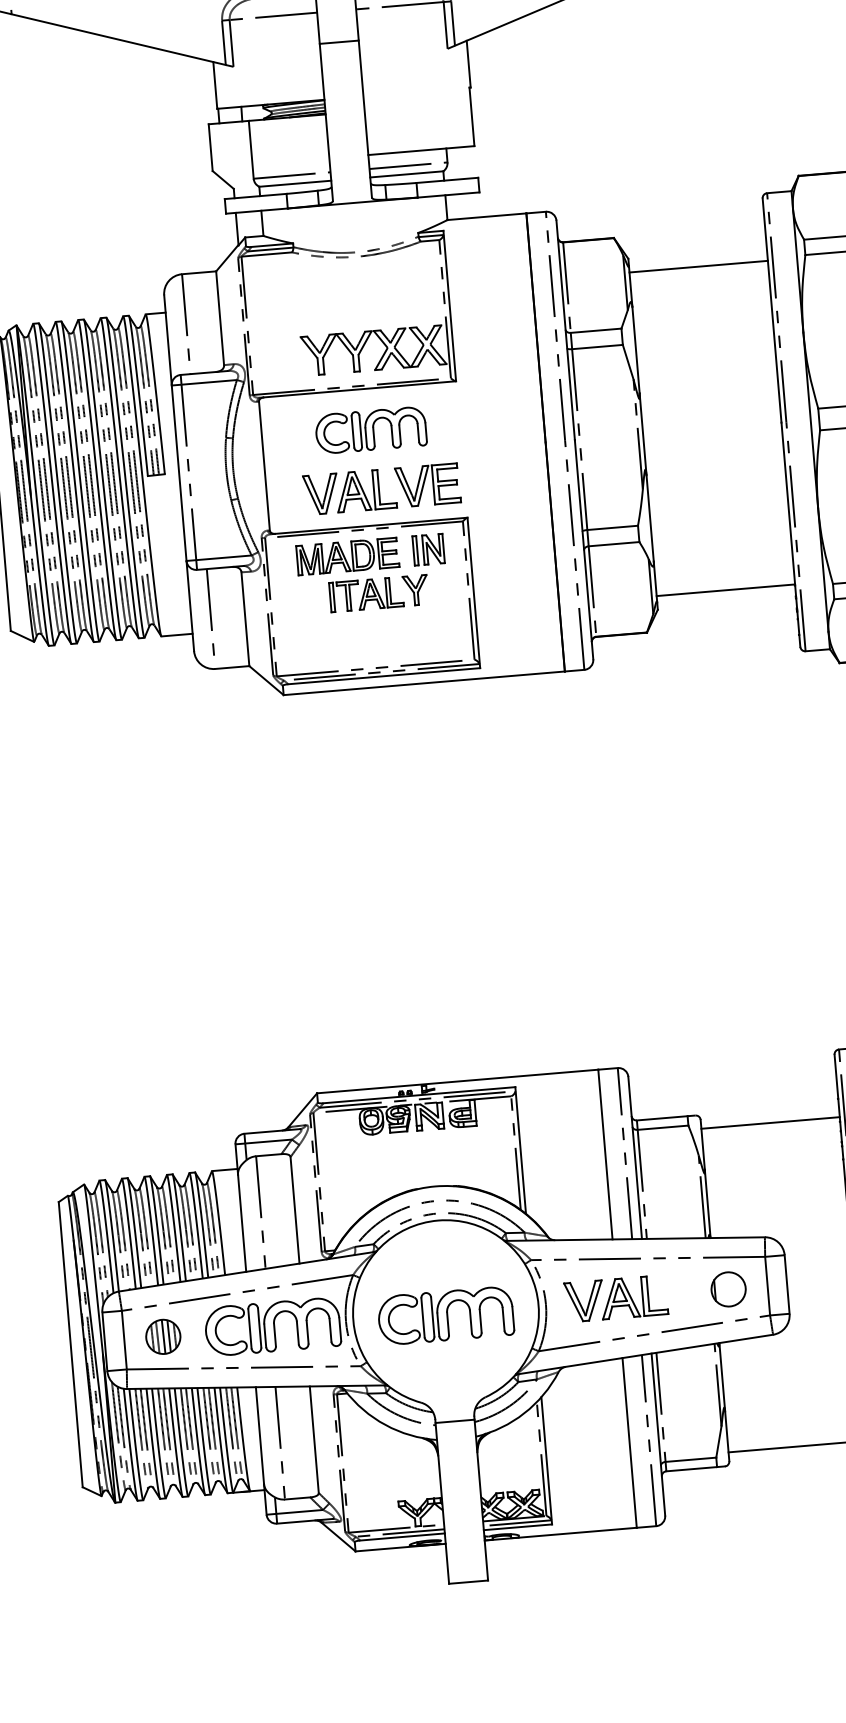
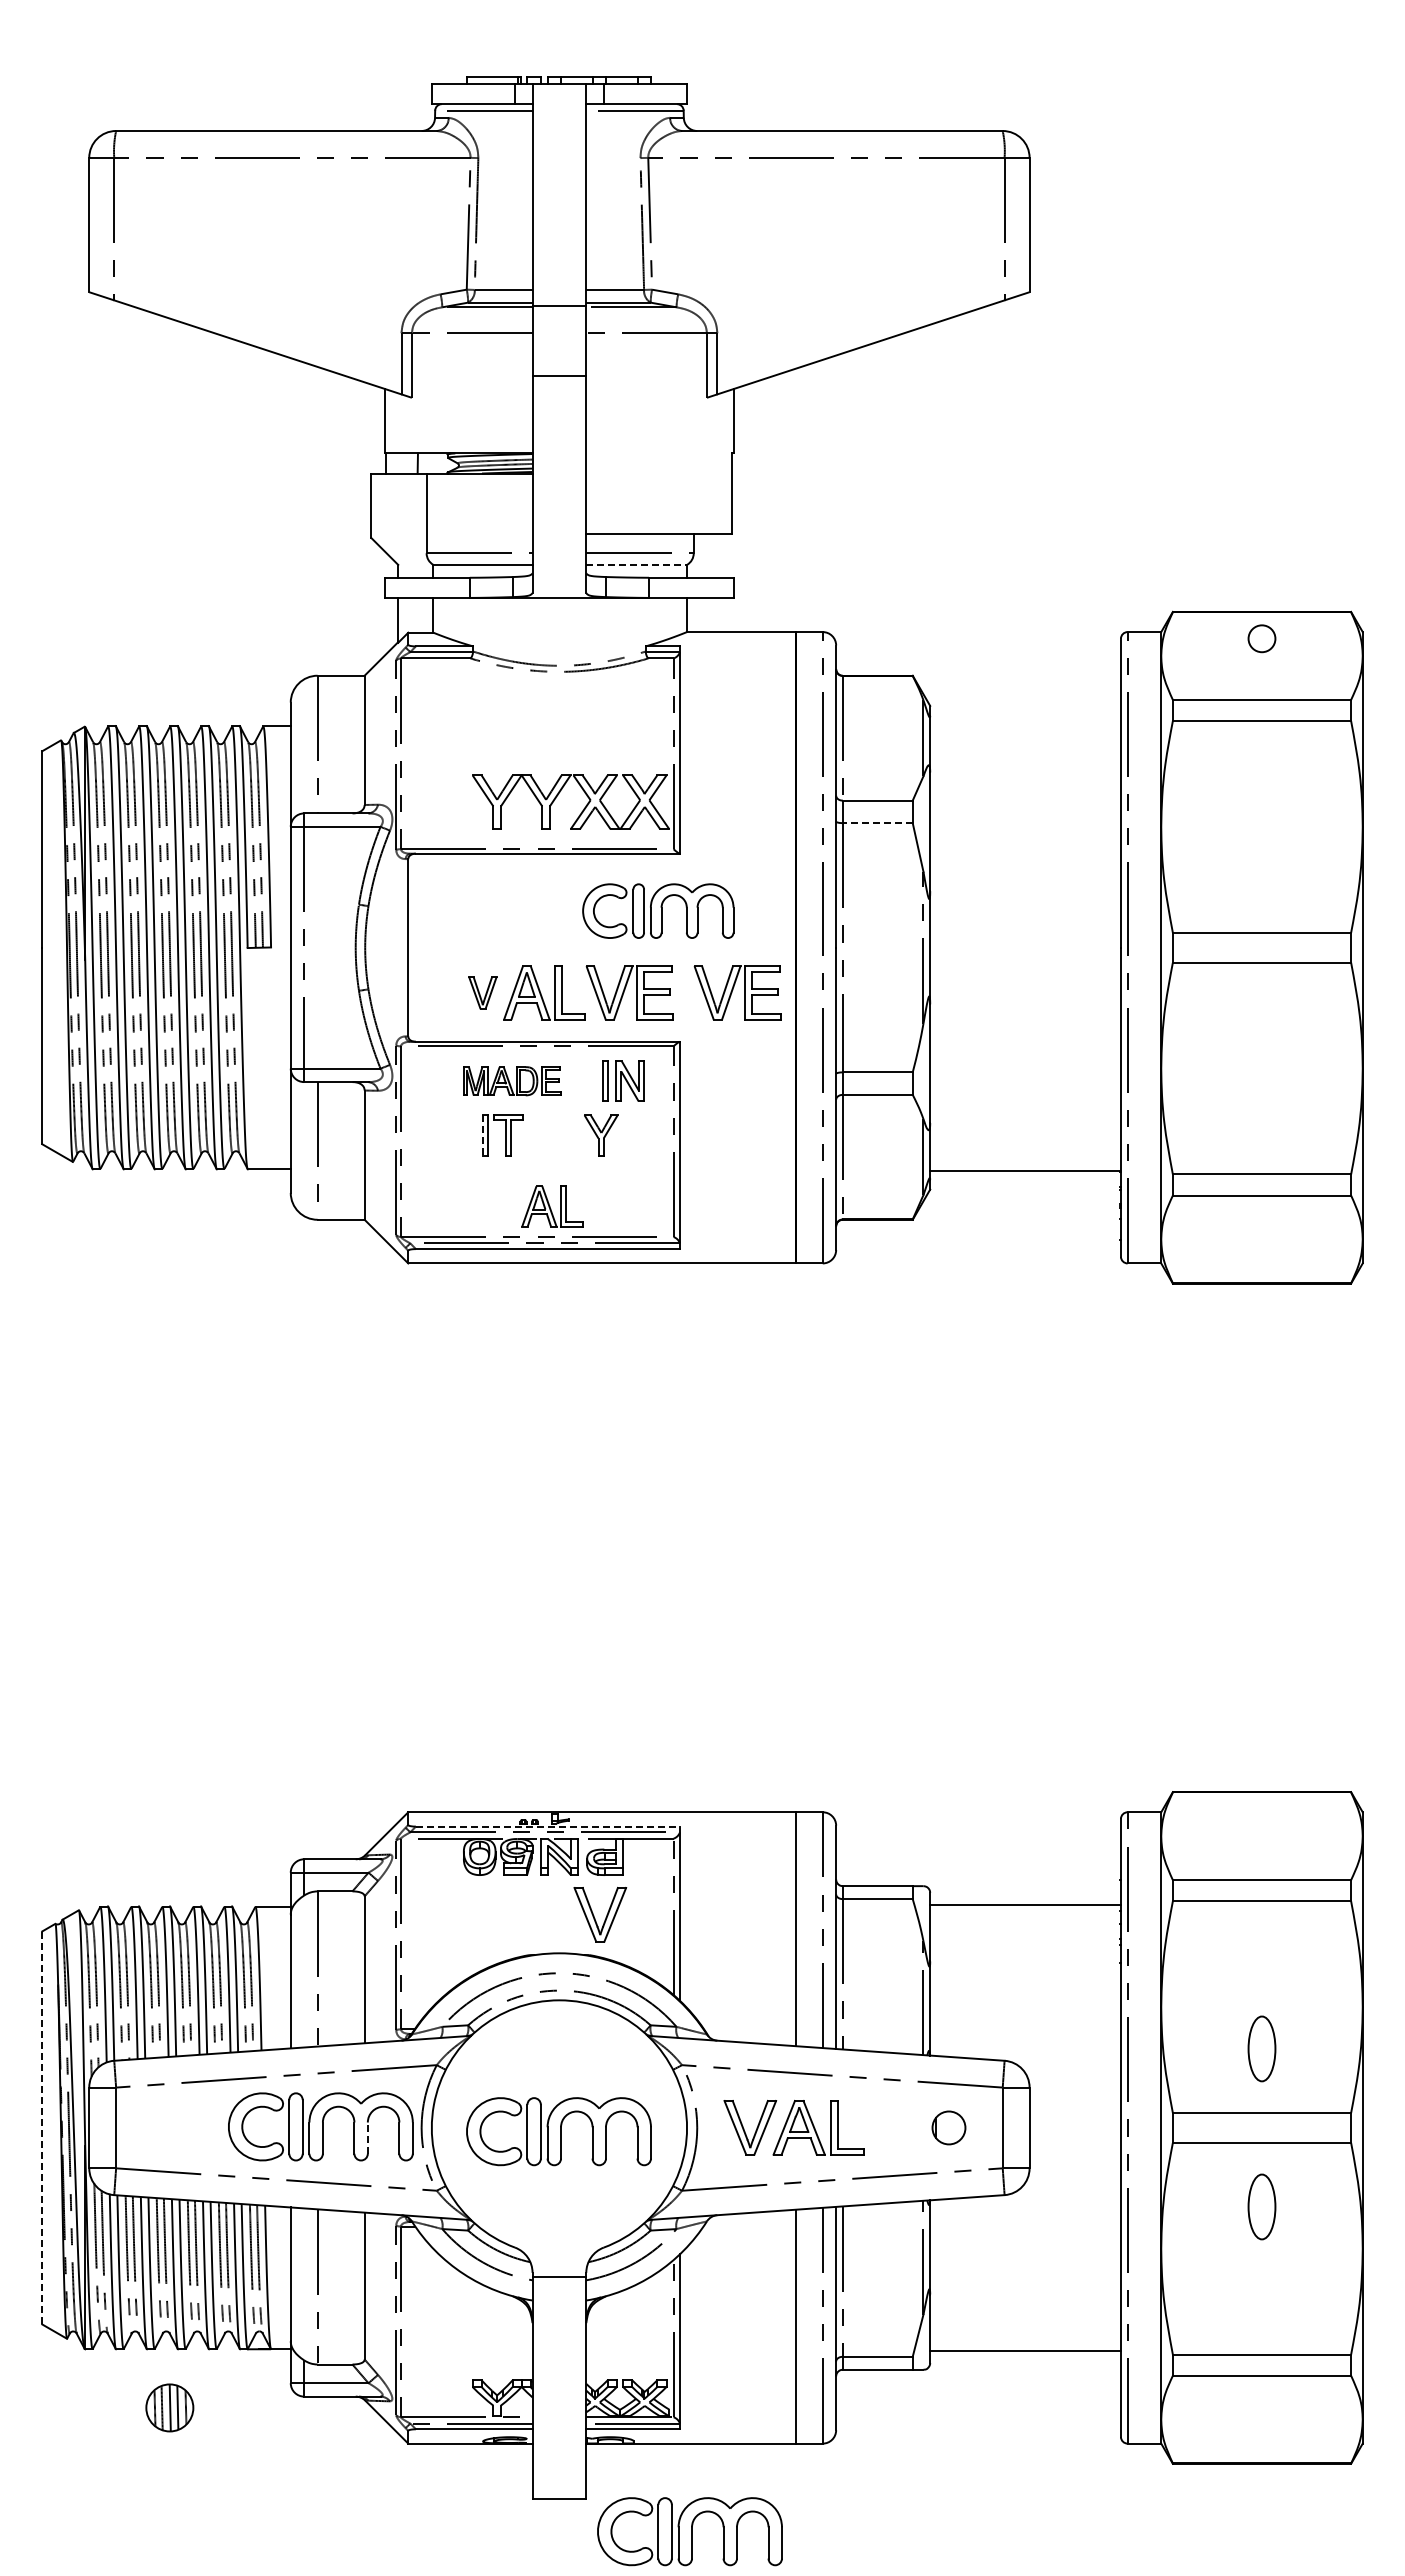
line: (407, 174) -> (637, 564), solid -> dashed
line: (698, 266) -> (1025, 724), removed
line: (597, 347) -> (877, 823), solid -> dashed
part: (371, 429) -> (658, 910), moved
part: (506, 478) -> (737, 992), added
part: (320, 494) -> (482, 992), size x0.6
part: (348, 556) -> (512, 1081), size x0.7
part: (380, 593) -> (552, 1206), moved
line: (330, 597) -> (483, 1135), solid -> dashed
line: (419, 1095) -> (548, 1826), solid -> dashed
part: (462, 1155) -> (600, 1914), added
part: (728, 1289) -> (948, 2127), size x0.7
line: (307, 1332) -> (367, 2138), solid -> dashed
part: (163, 1336) -> (169, 2407), moved
line: (70, 1344) -> (42, 2127), solid -> dashed
part: (564, 1598) -> (689, 2531), added

